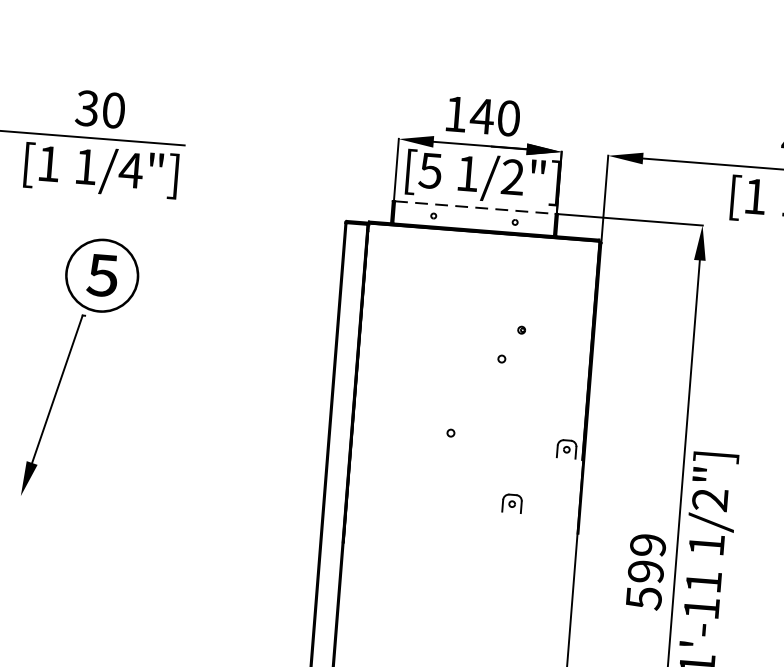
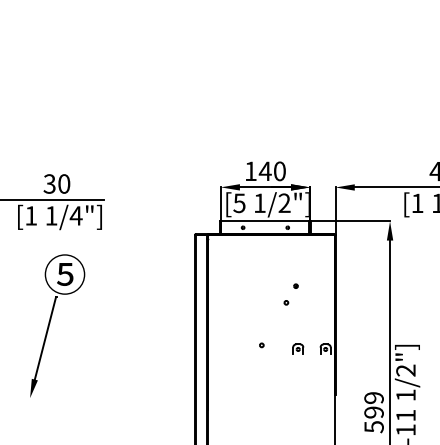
line: (475, 207) -> (265, 221), dashed -> solid
part: (512, 502) -> (298, 348), moved

